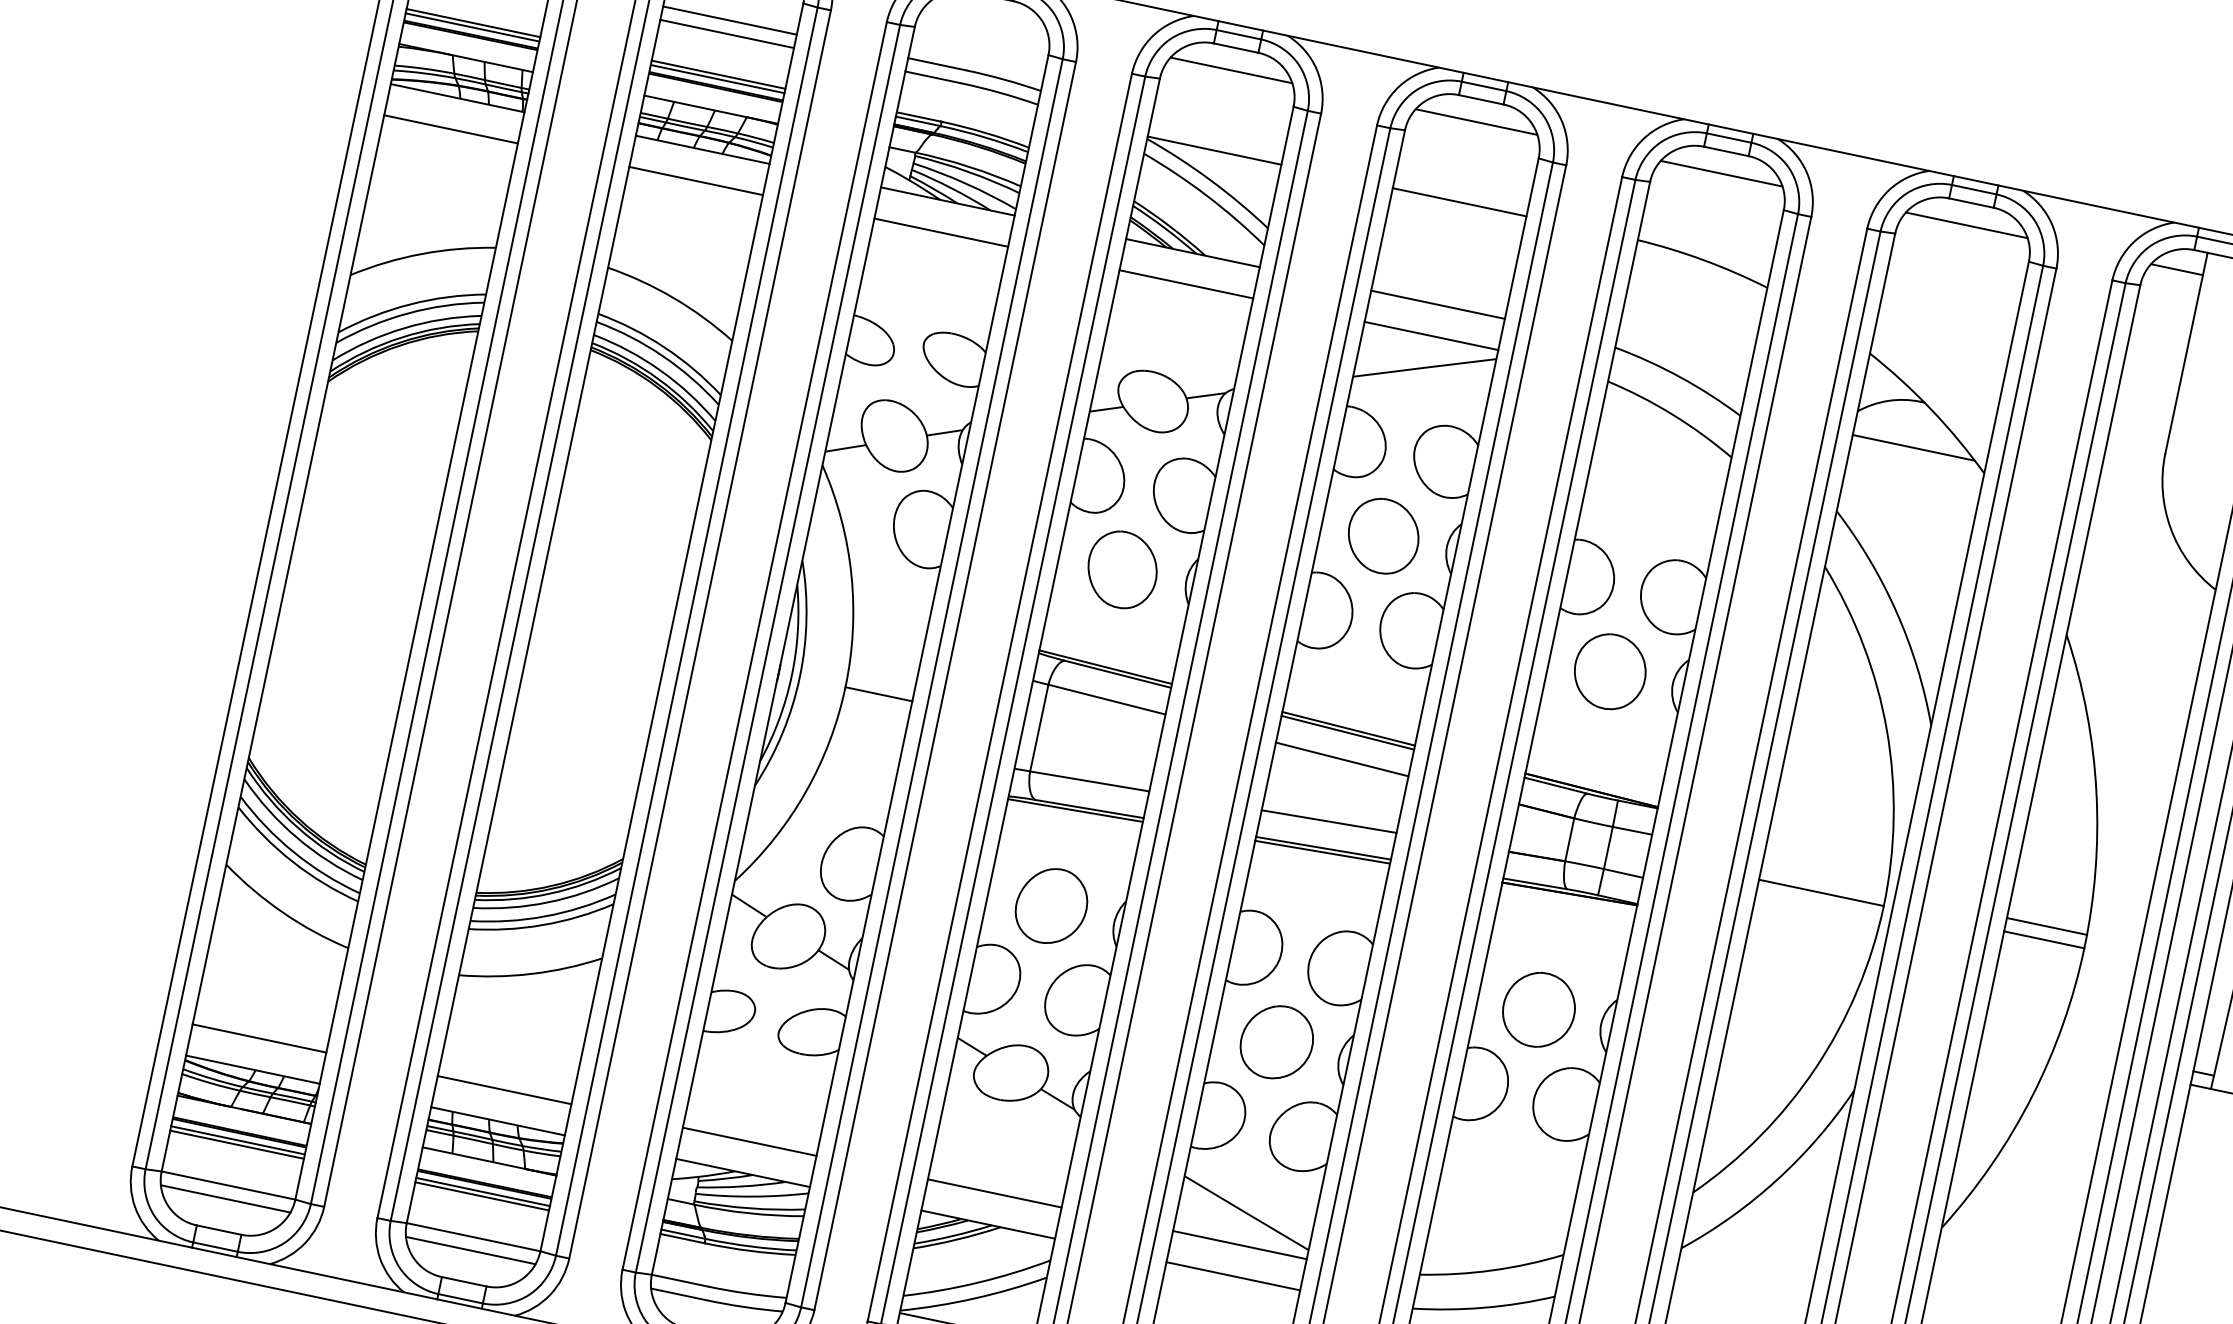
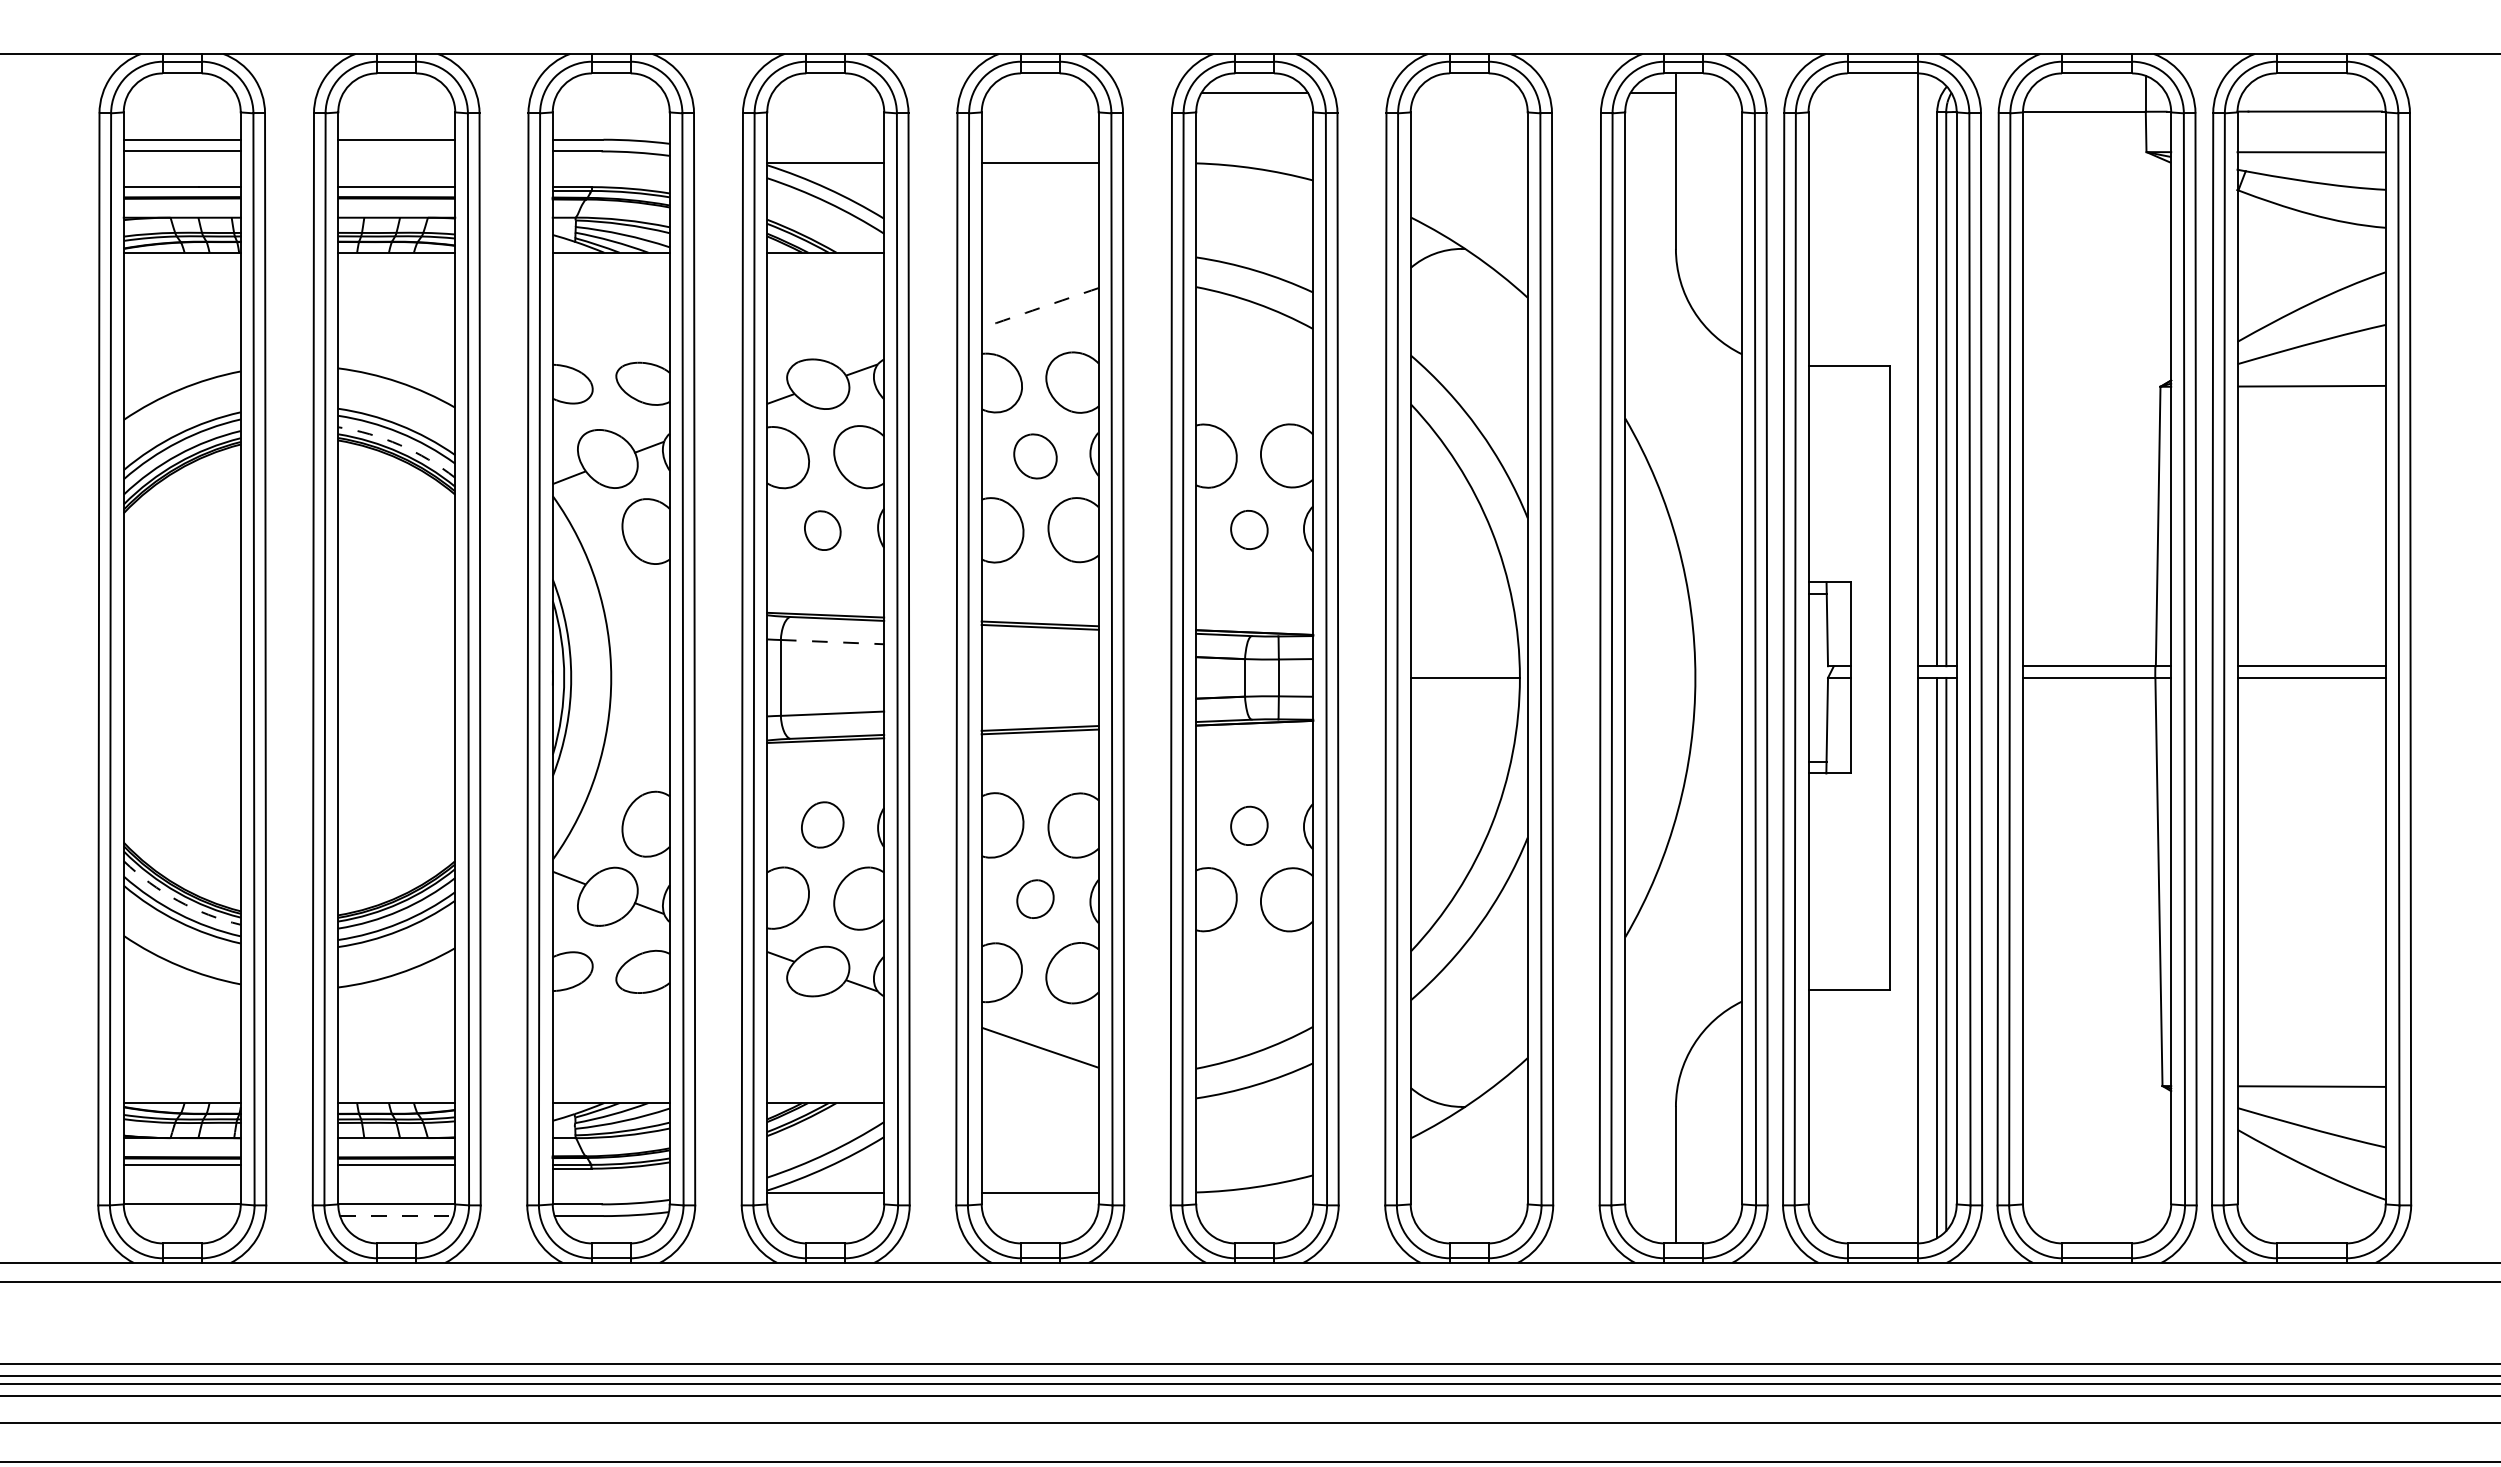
line: (471, 26) -> (181, 190), removed
line: (726, 33) -> (396, 151), removed
line: (1231, 69) -> (825, 92), removed
line: (717, 78) -> (396, 190), removed
line: (1476, 121) -> (1040, 92), removed
line: (450, 129) -> (181, 280), removed
line: (695, 181) -> (396, 280), removed
line: (1967, 224) -> (1469, 92), removed
line: (940, 232) -> (610, 280), removed
line: (1186, 284) -> (825, 280), removed
line: (1437, 304) -> (1039, 252), removed
line: (1430, 336) -> (1039, 280), removed
arc: (1424, 368) -> (1040, 308), solid -> dashed
arc: (660, 370) -> (400, 445), solid -> dashed
line: (1913, 447) -> (1463, 288), removed
part: (1383, 536) -> (1035, 456), size x0.7
part: (1122, 569) -> (822, 530), size x0.6
part: (1610, 671) -> (1249, 529), size x0.6
line: (879, 693) -> (640, 677), removed
line: (1106, 700) -> (832, 642), solid -> dashed
line: (1341, 759) -> (1039, 650), removed
line: (1328, 820) -> (1039, 704), removed
arc: (297, 837) -> (178, 900), solid -> dashed
part: (1051, 905) -> (822, 824), size x0.7
line: (2047, 926) -> (1660, 666), removed
line: (2044, 939) -> (1660, 677), removed
part: (1539, 1009) -> (1249, 825), size x0.6
line: (258, 1038) -> (181, 1075), removed
part: (1277, 1041) -> (1035, 898), size x0.6
line: (504, 1089) -> (396, 1075), removed
line: (748, 1141) -> (610, 1075), removed
line: (236, 1144) -> (181, 1168), removed
line: (994, 1193) -> (825, 1075), removed
line: (481, 1196) -> (396, 1168), removed
line: (224, 1199) -> (181, 1216), removed
line: (1239, 1244) -> (1039, 1075), removed
line: (470, 1250) -> (396, 1216), solid -> dashed
line: (1232, 1276) -> (1039, 1103), removed

